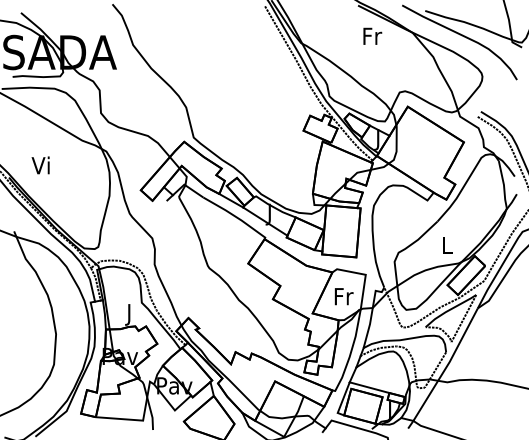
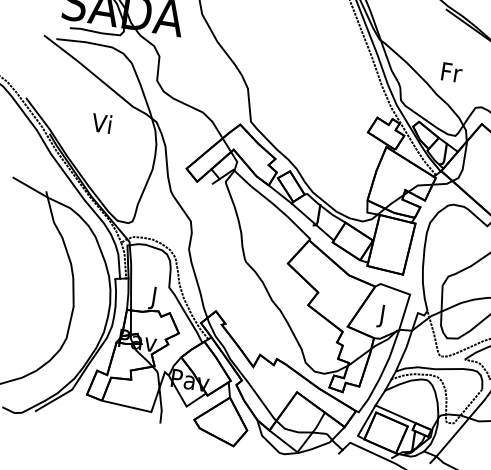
text: (372, 35) -> (451, 71), moved
text: (40, 165) -> (101, 123), moved
text: (343, 298) -> (382, 315), Fr -> J

